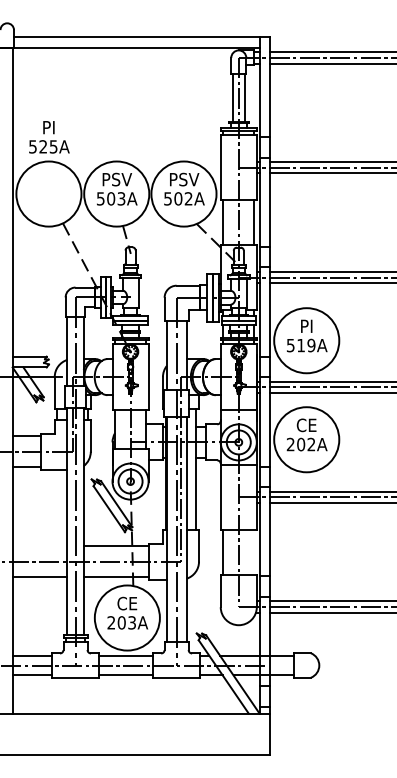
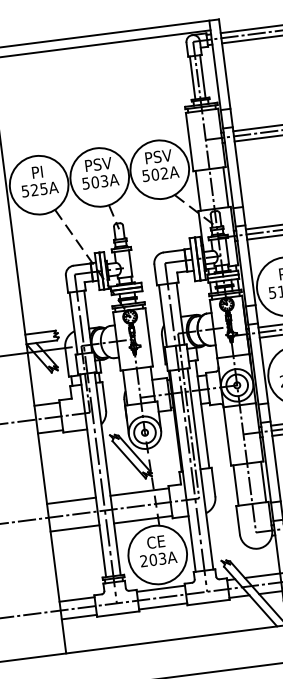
text: (49, 137) -> (39, 181), moved
line: (39, 546) -> (71, 501), added
line: (254, 552) -> (263, 481), added

